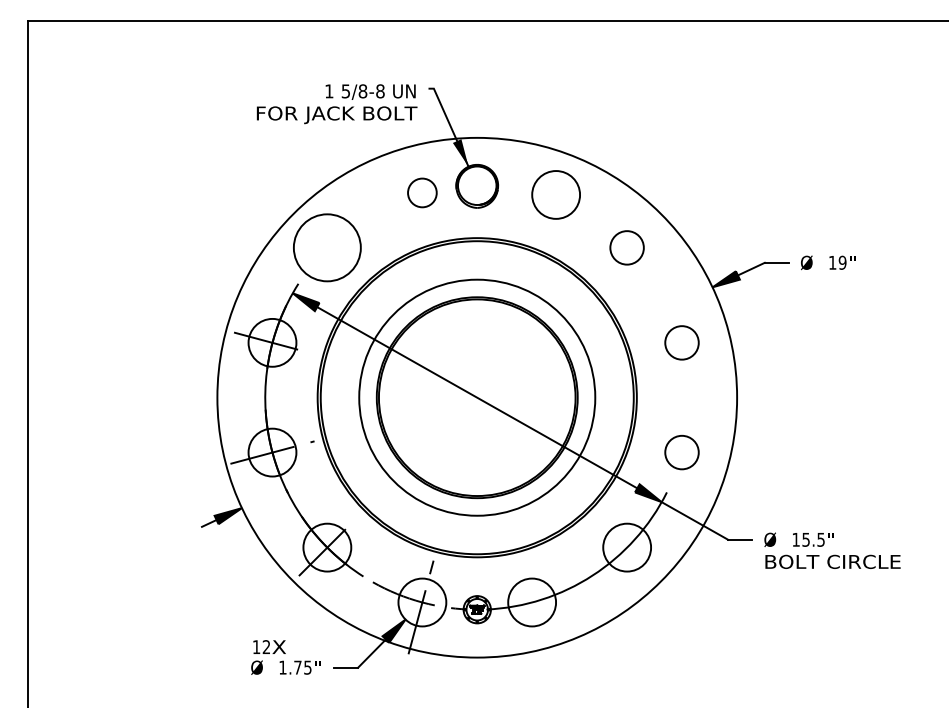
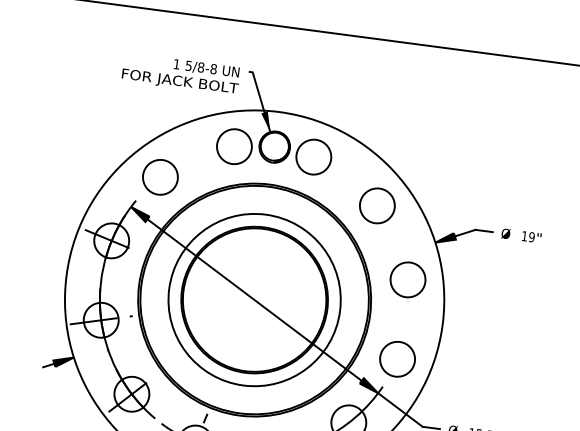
circle: (422, 192) -> (234, 146), size x1.67
circle: (555, 194) -> (313, 156), moved
circle: (327, 247) -> (160, 177), size x0.71
circle: (626, 247) -> (376, 205), size x1.43
circle: (681, 342) -> (407, 279), size x1.43
circle: (681, 452) -> (397, 359), size x1.43

